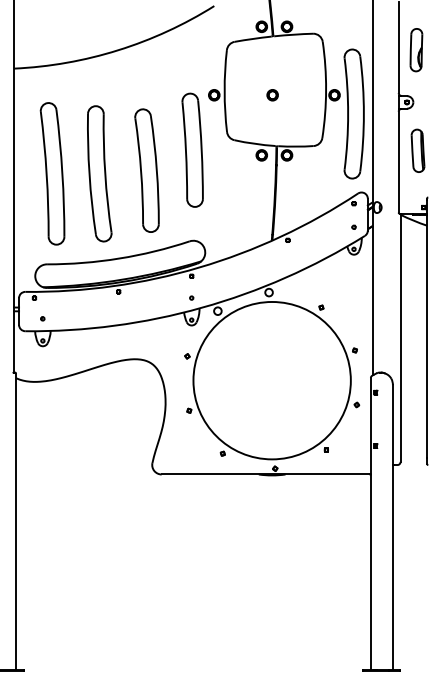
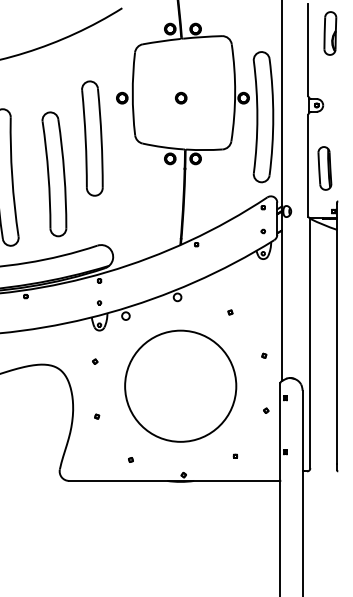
part: (416, 50) -> (330, 33), moved
part: (192, 149) -> (92, 137), moved
part: (417, 150) -> (324, 168), moved
circle: (271, 380) -> (180, 386), size x0.7

